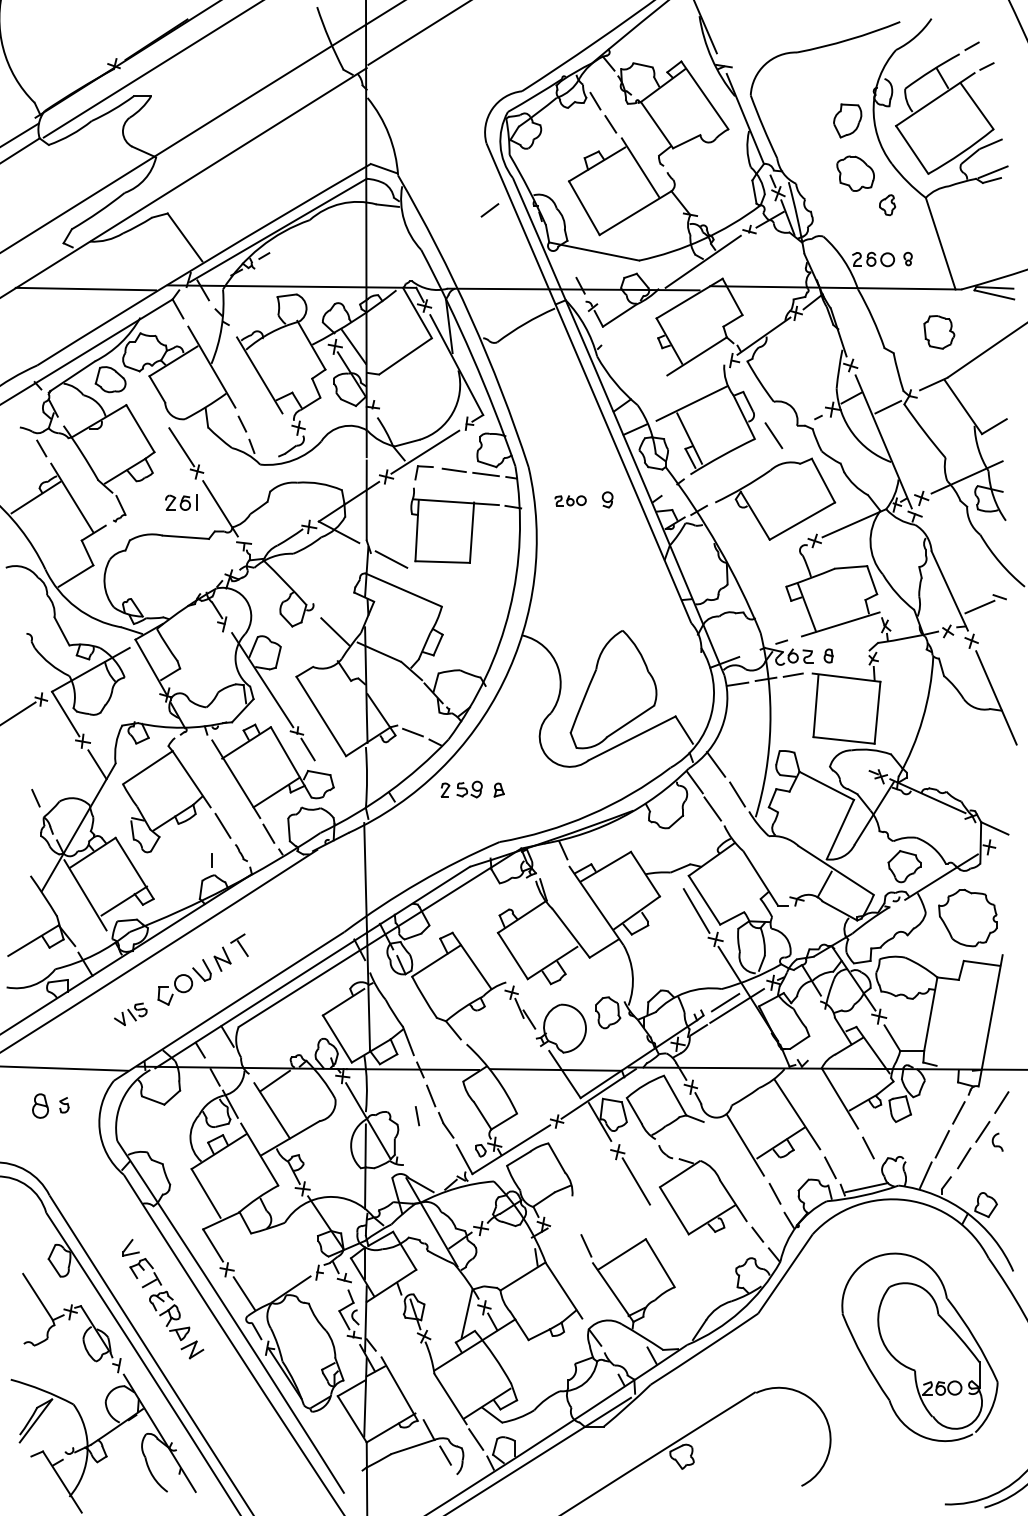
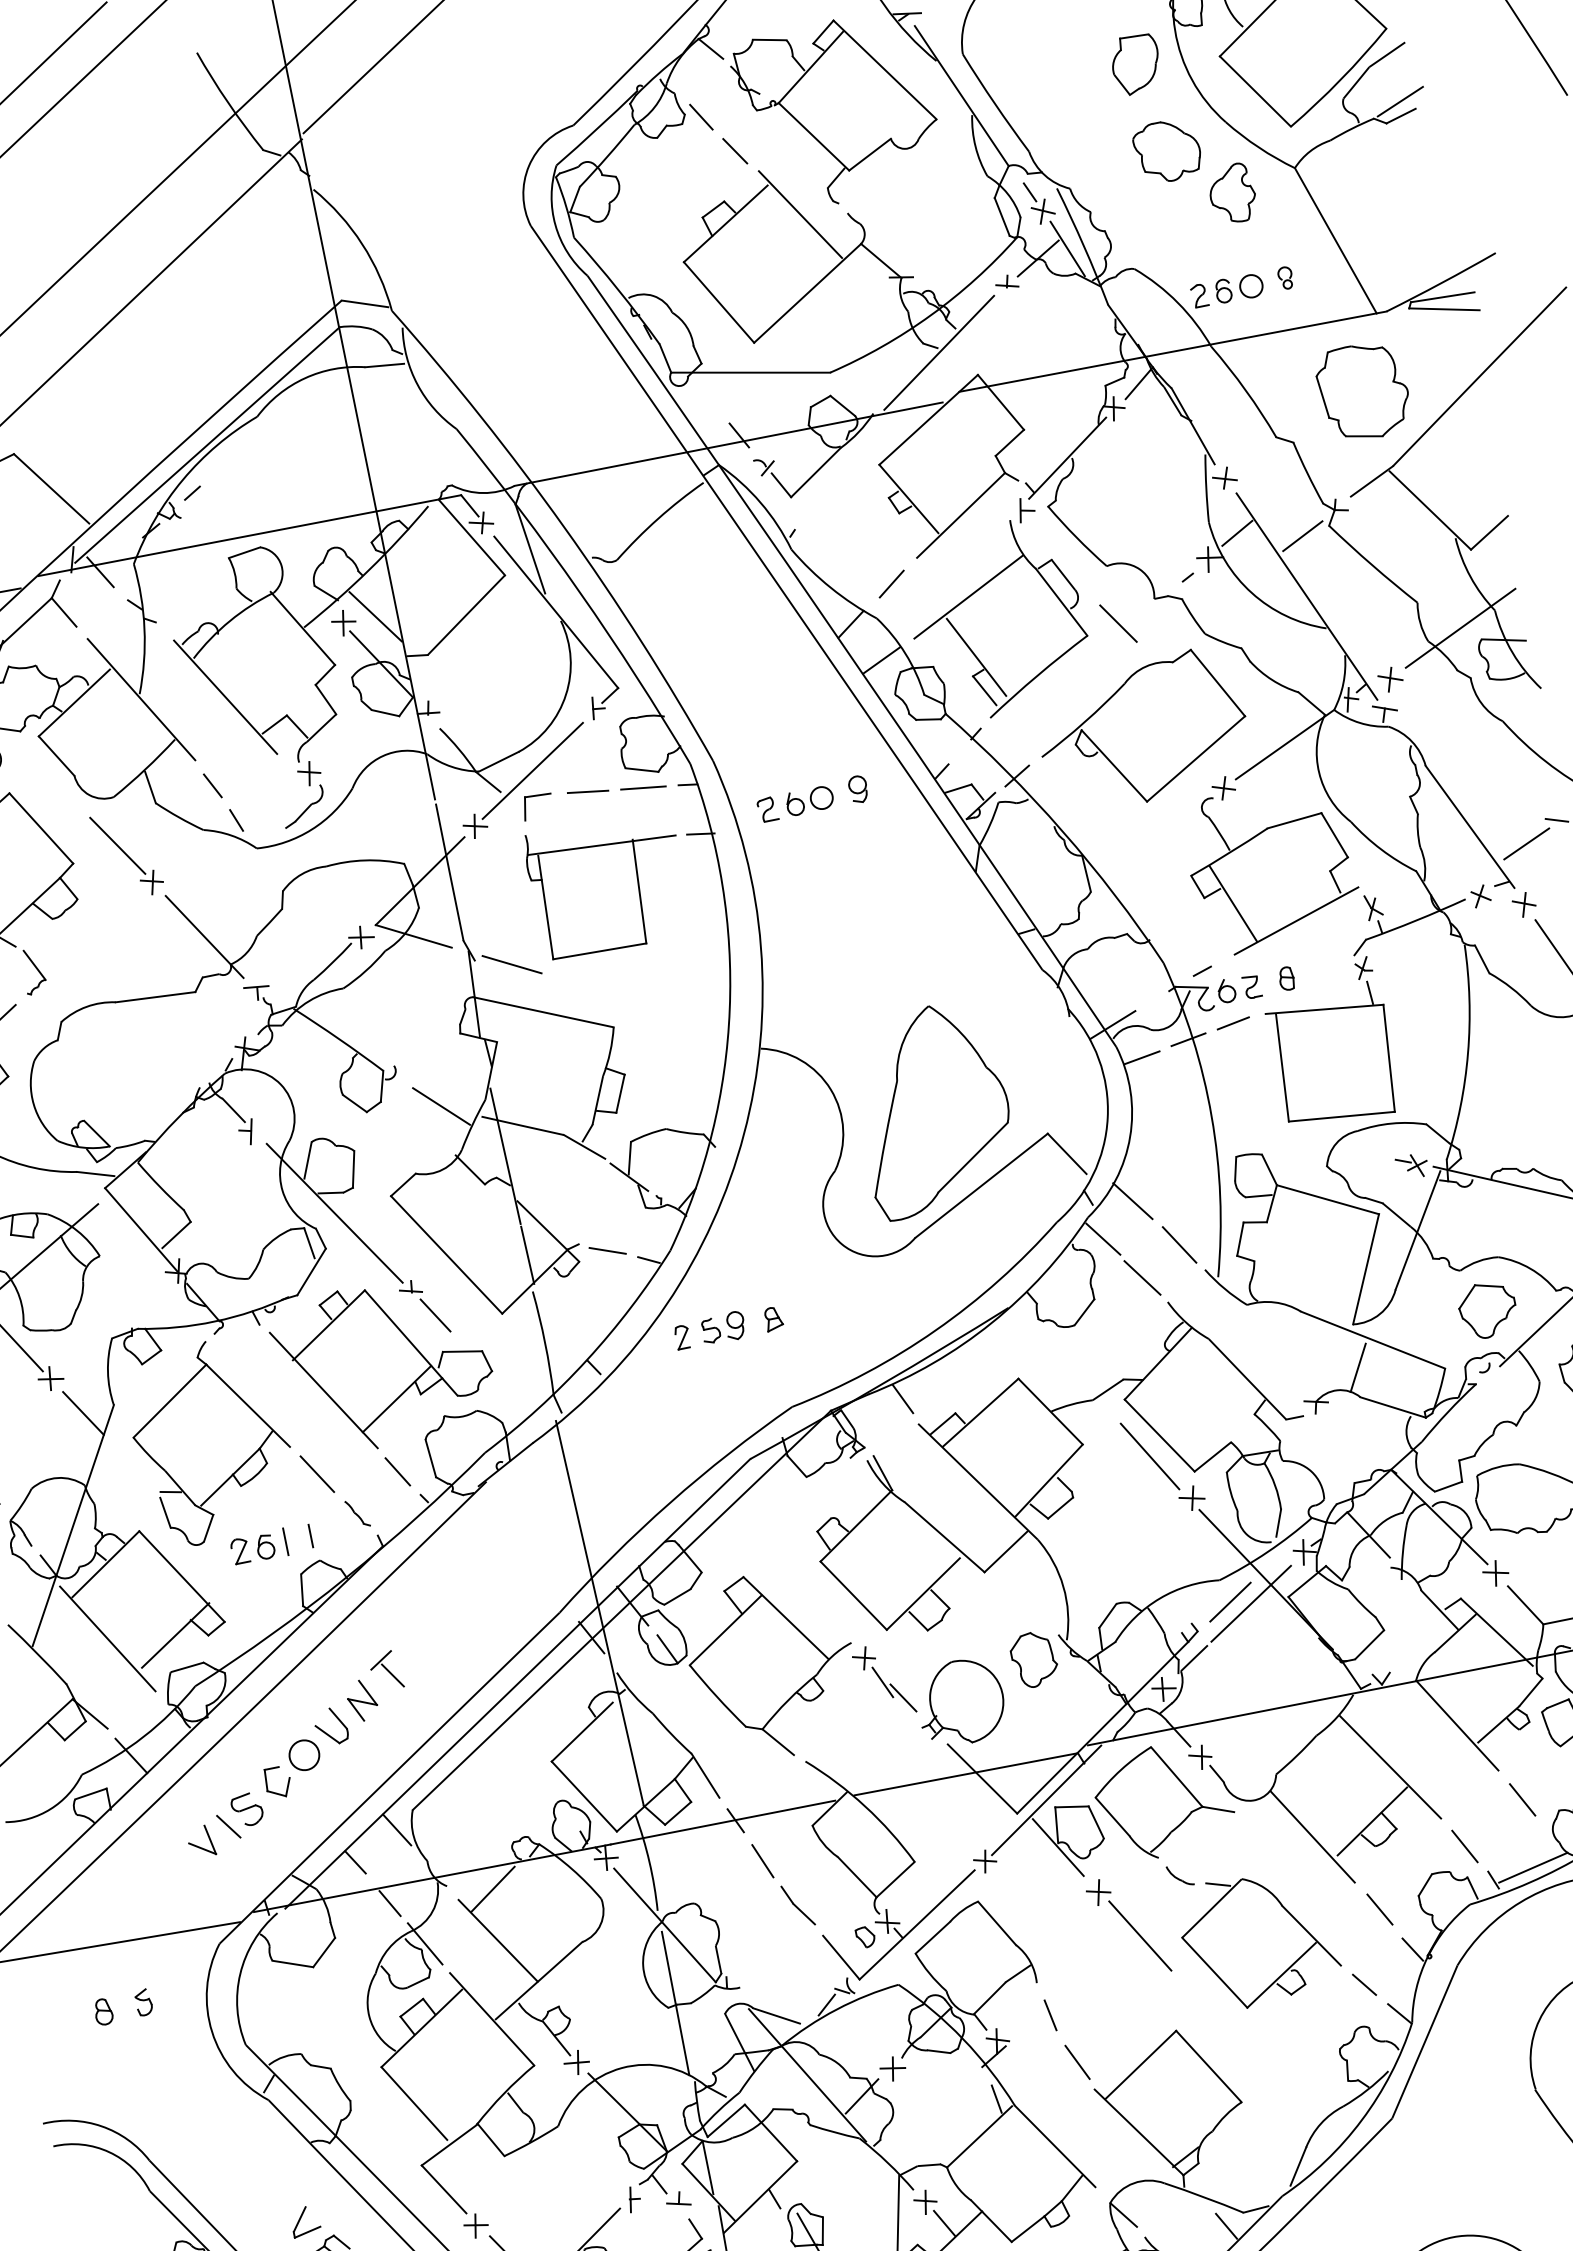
part: (887, 204) -> (1232, 192), size x1.67
line: (489, 210) -> (890, 584), moved
part: (939, 332) -> (1364, 391), size x1.67
part: (570, 500) -> (795, 803), size x1.43
part: (181, 502) -> (258, 1547), moved
part: (130, 1014) -> (224, 1825), size x1.43
part: (40, 1105) -> (103, 2010), size x0.62
line: (417, 1116) -> (1050, 2015), moved

